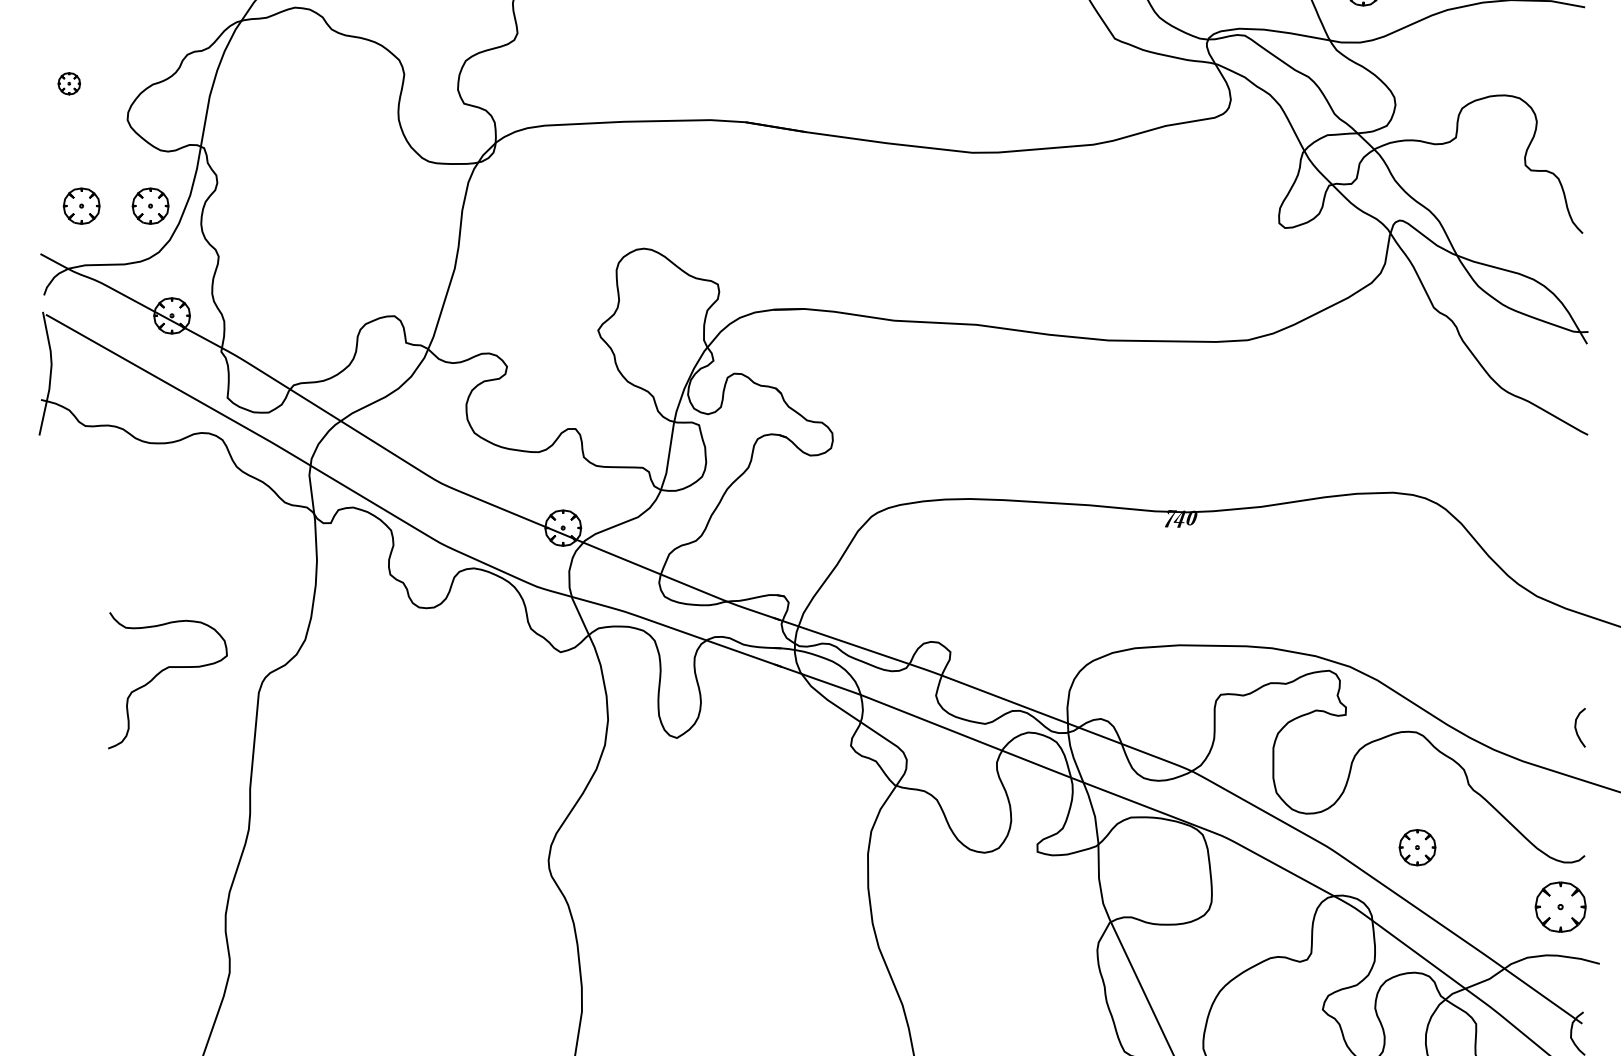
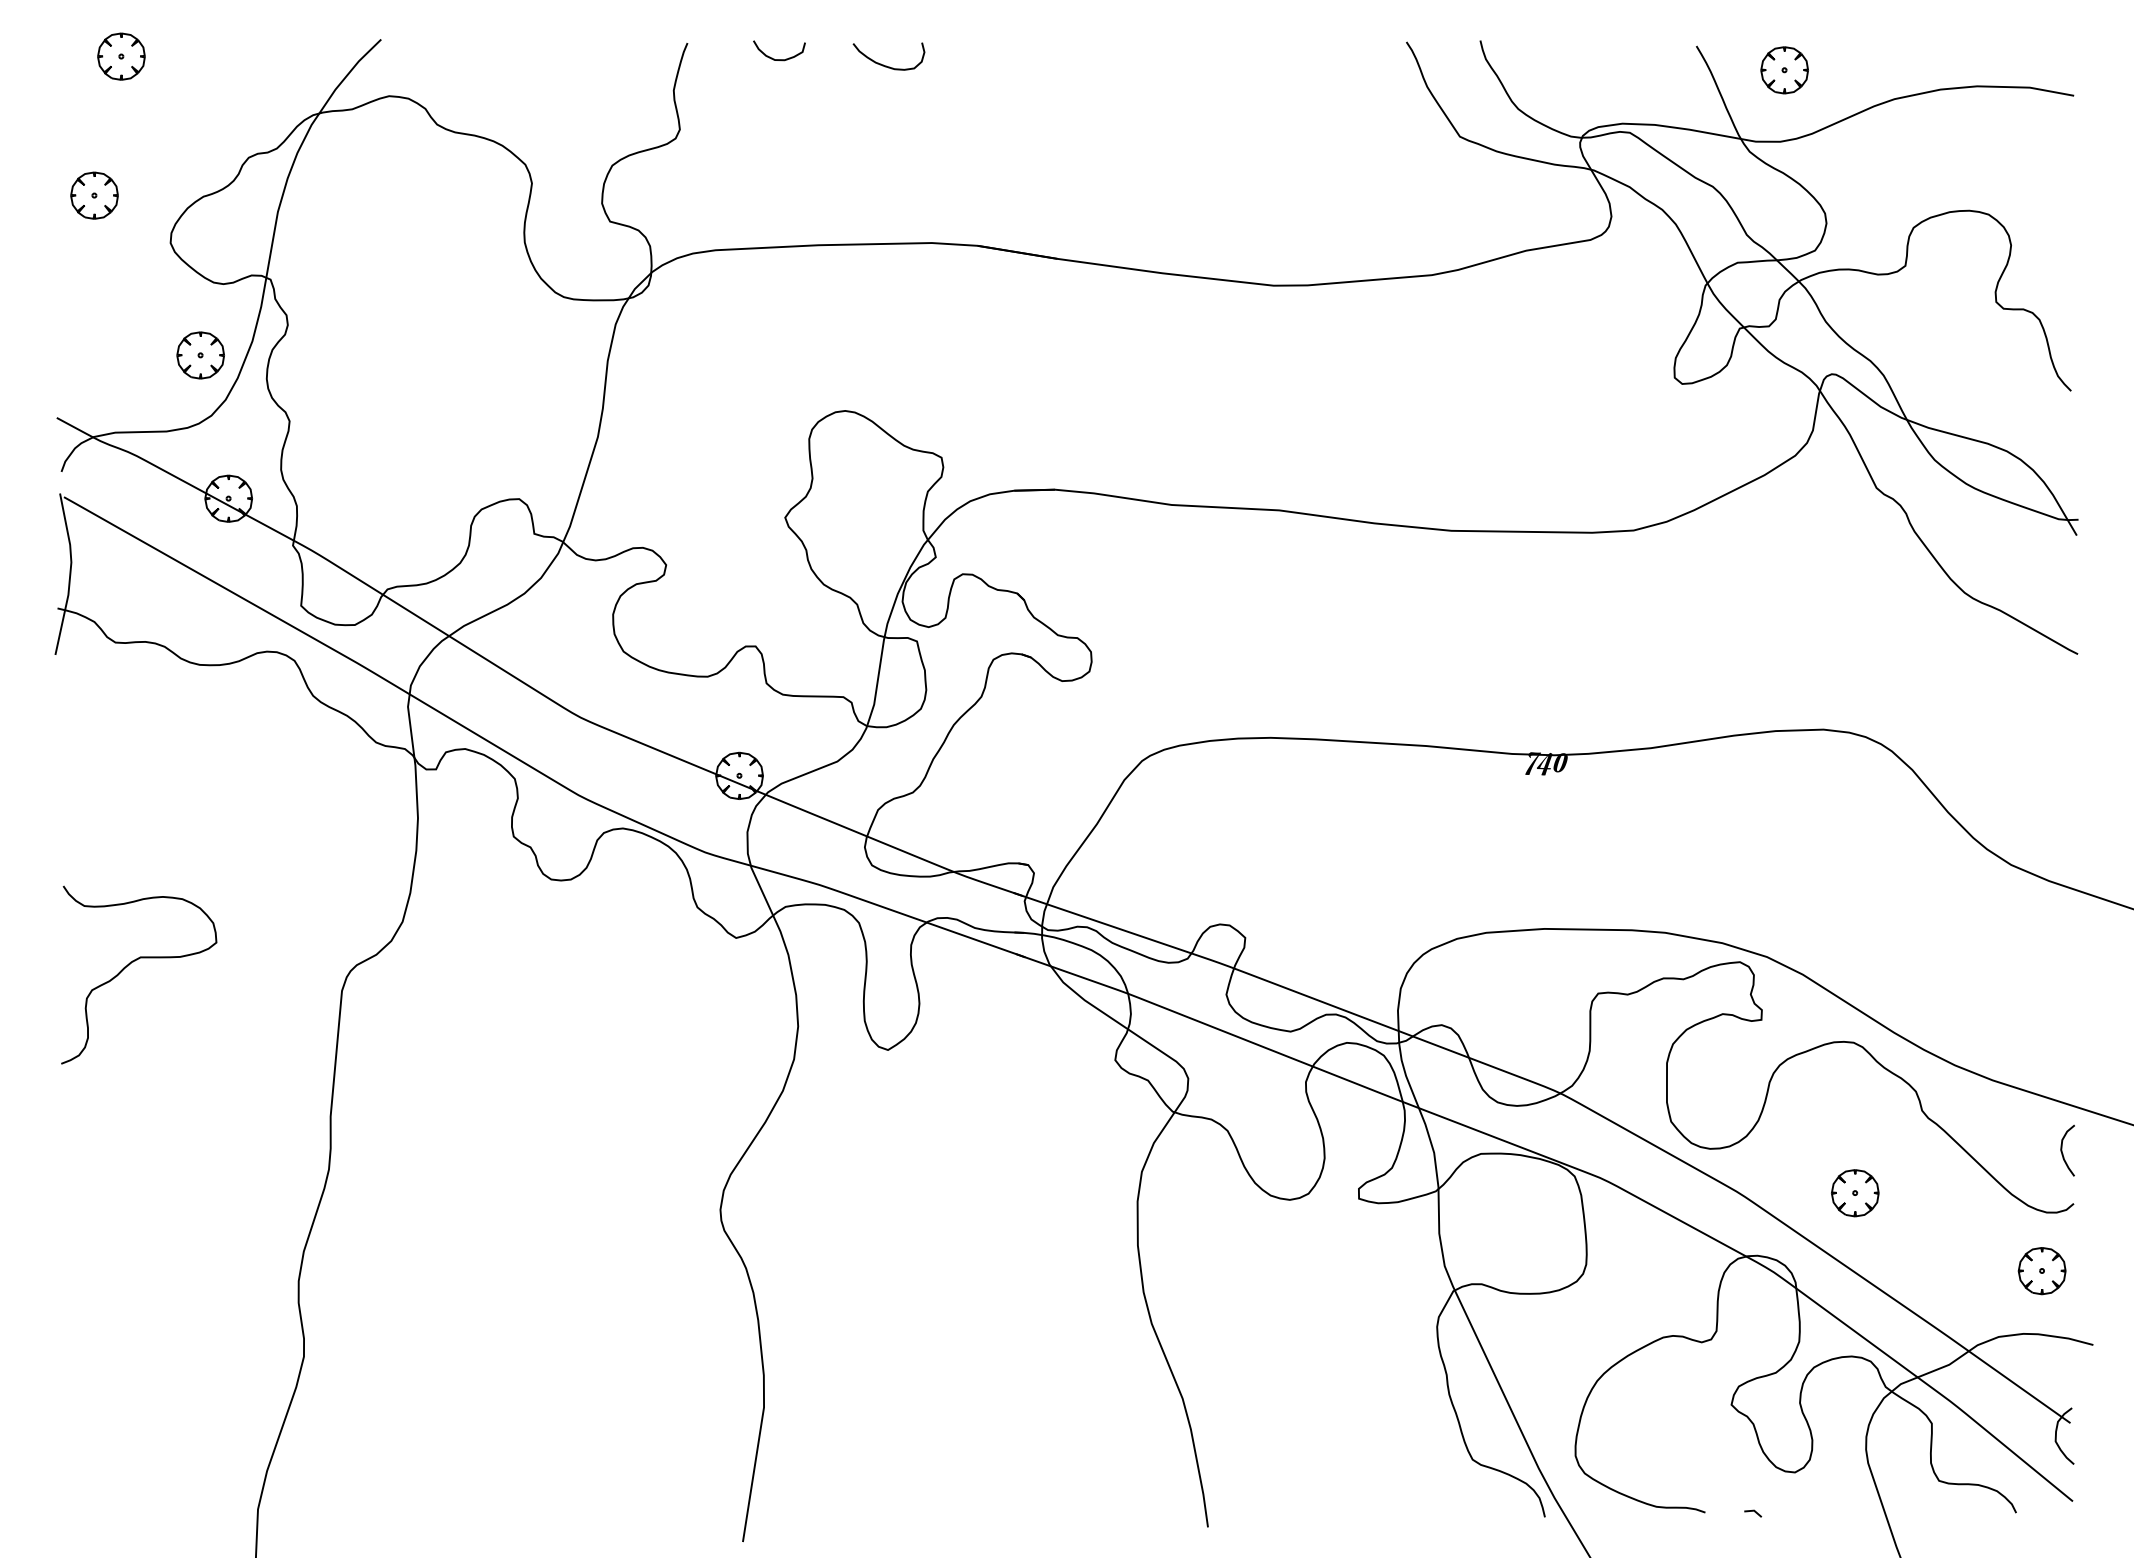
part: (69, 83) -> (94, 195), size x1.67
part: (81, 206) -> (110, 355), removed
curve: (163, 671) -> (133, 962), moved
curve: (1576, 727) -> (2062, 1150), moved
part: (1560, 907) -> (2041, 1271), size x0.71

